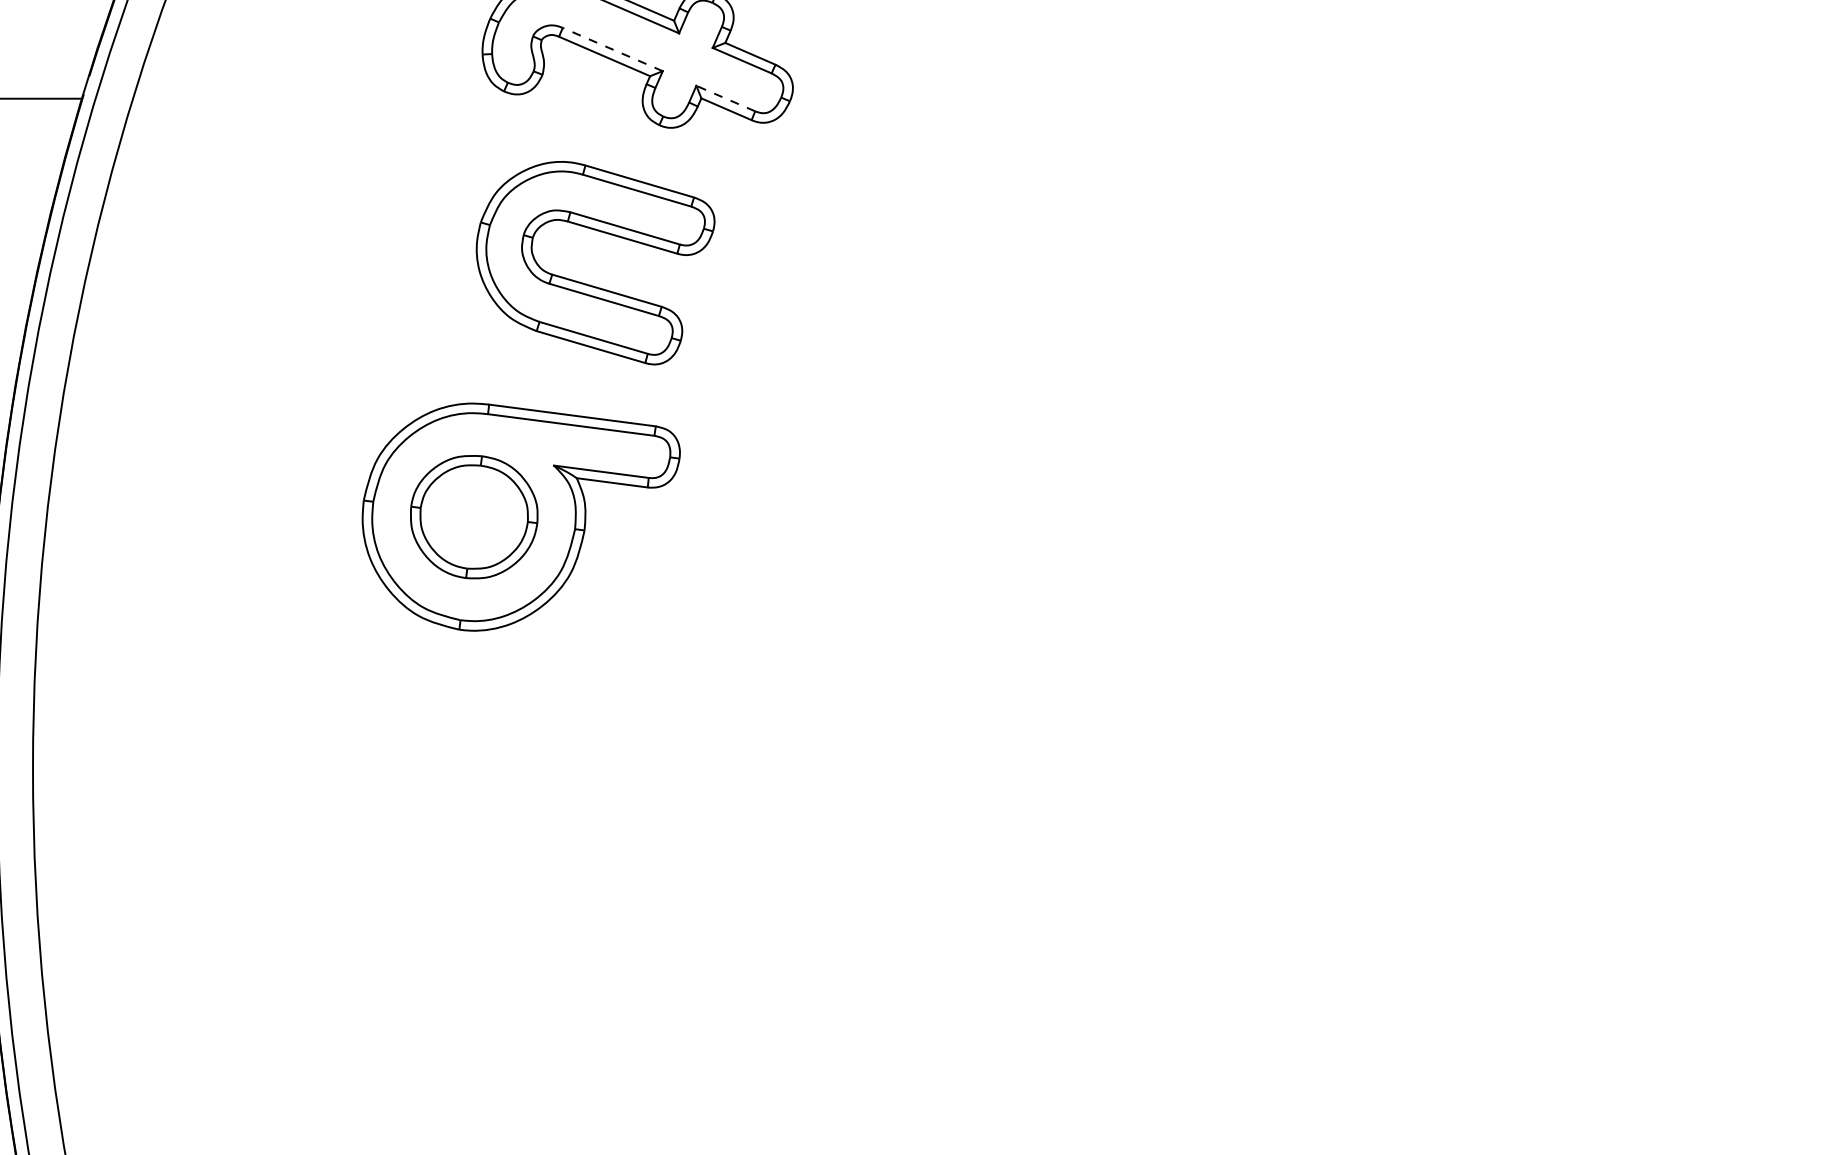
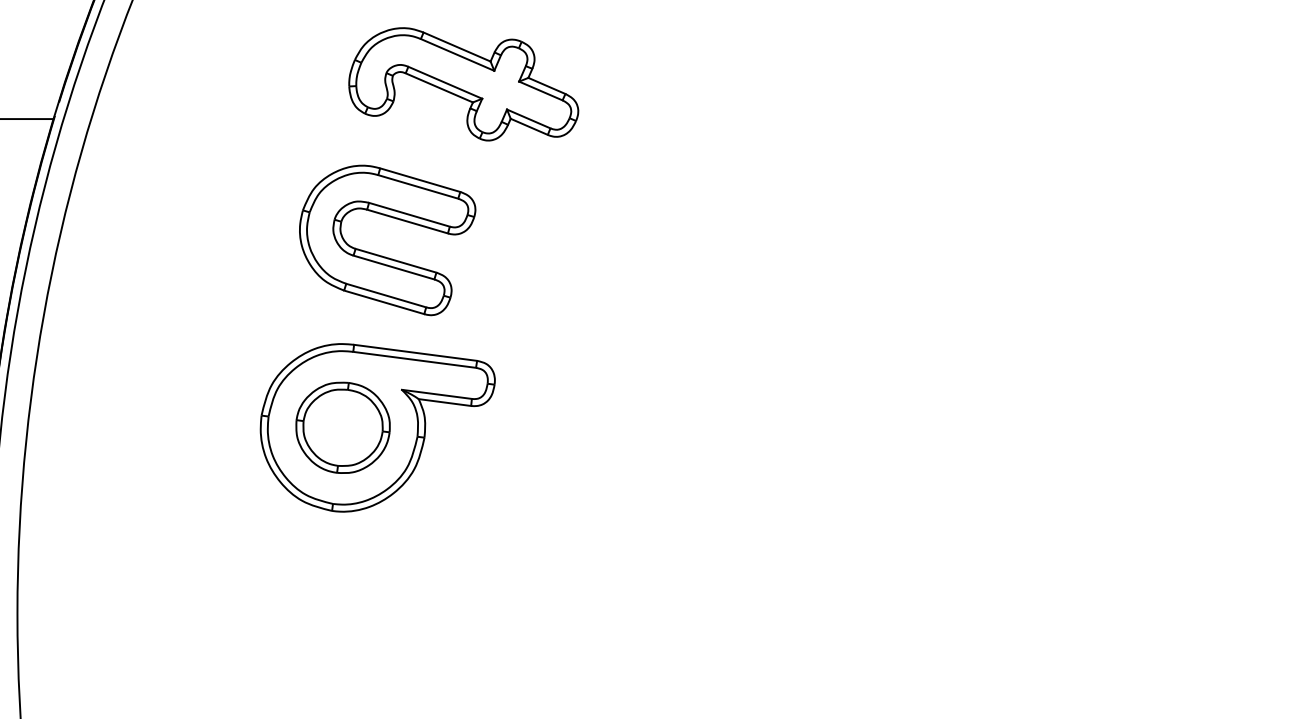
line: (612, 49) -> (445, 82), dashed -> solid
line: (725, 98) -> (528, 118), dashed -> solid
part: (590, 284) -> (383, 256), moved

